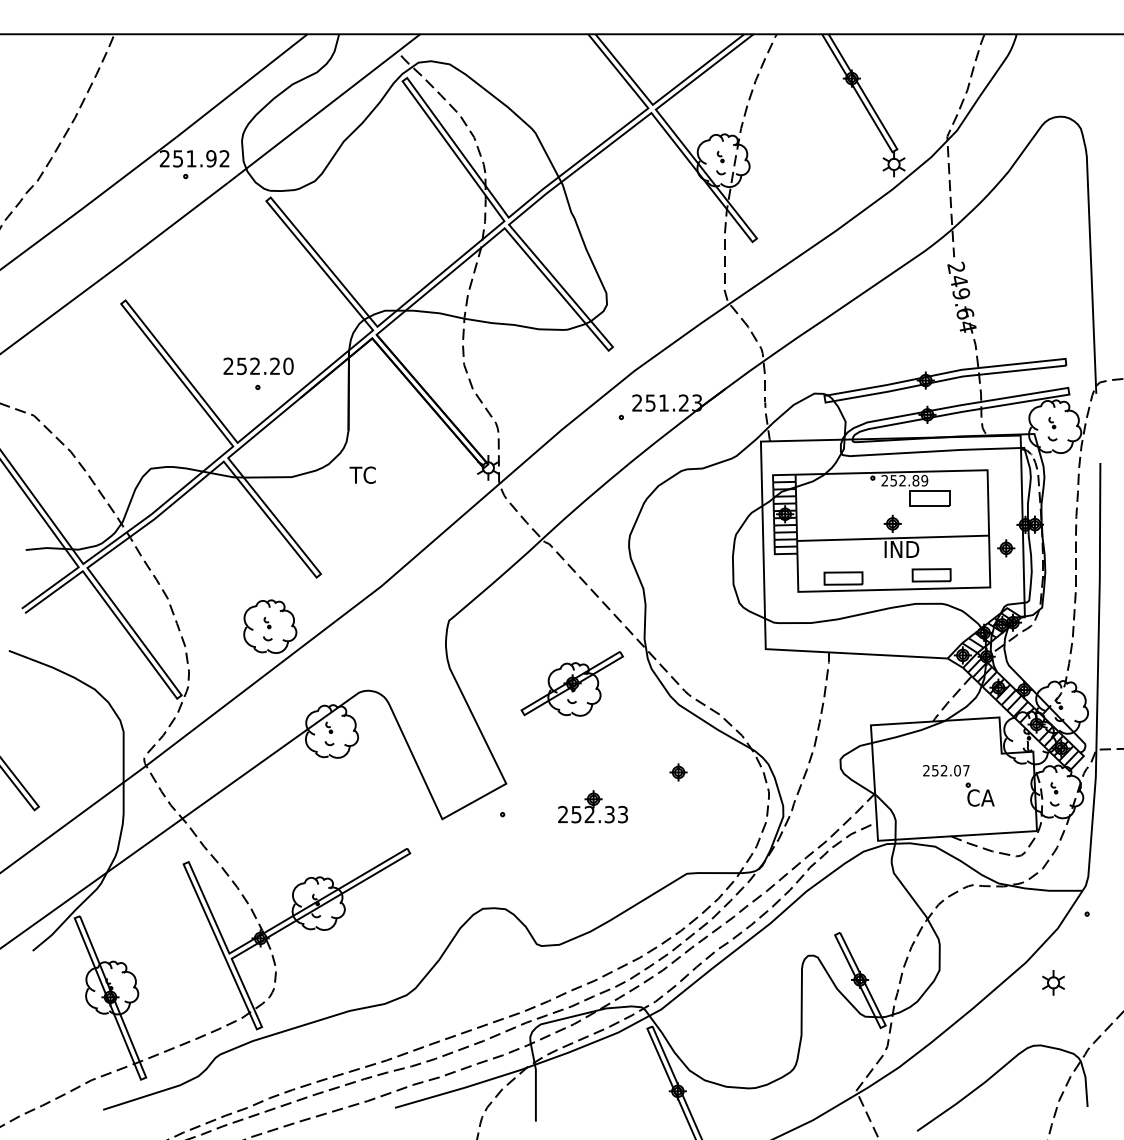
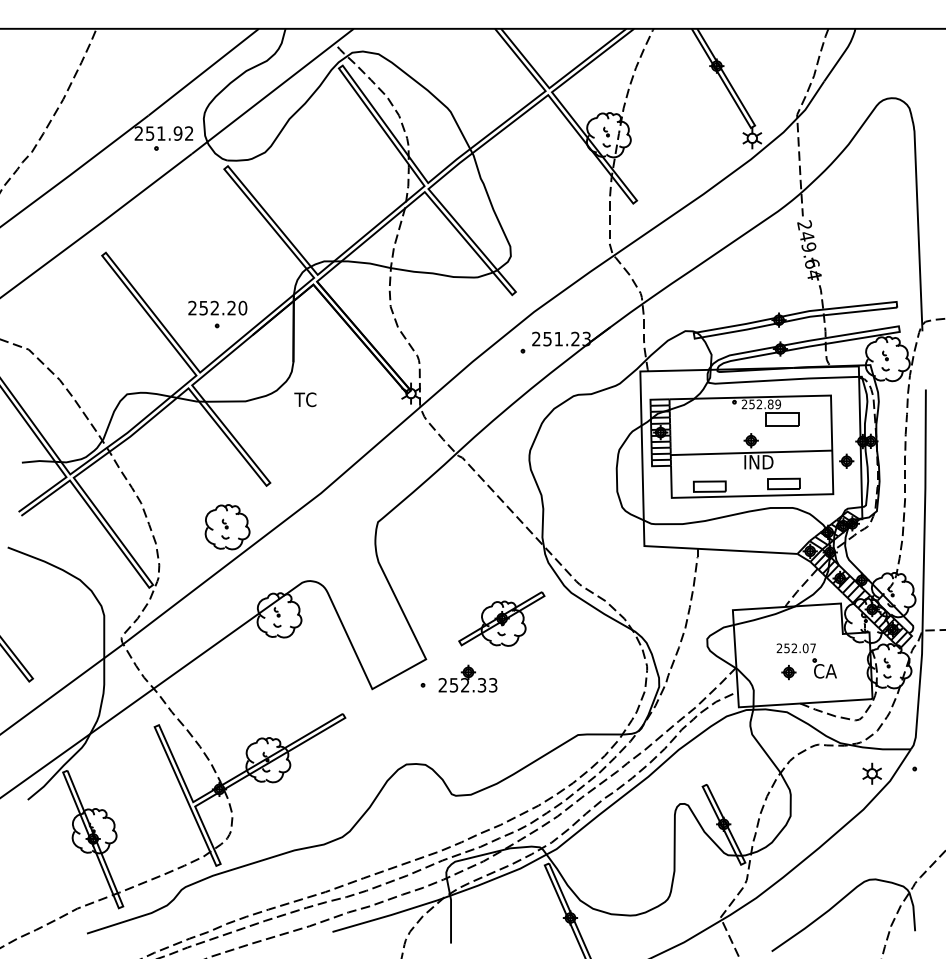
part: (571, 683) -> (501, 618), moved
part: (678, 772) -> (788, 672), moved
part: (592, 806) -> (467, 678), moved
part: (1053, 982) -> (872, 773), moved

